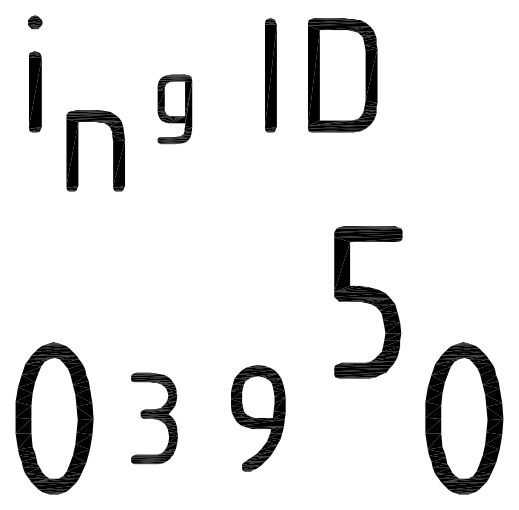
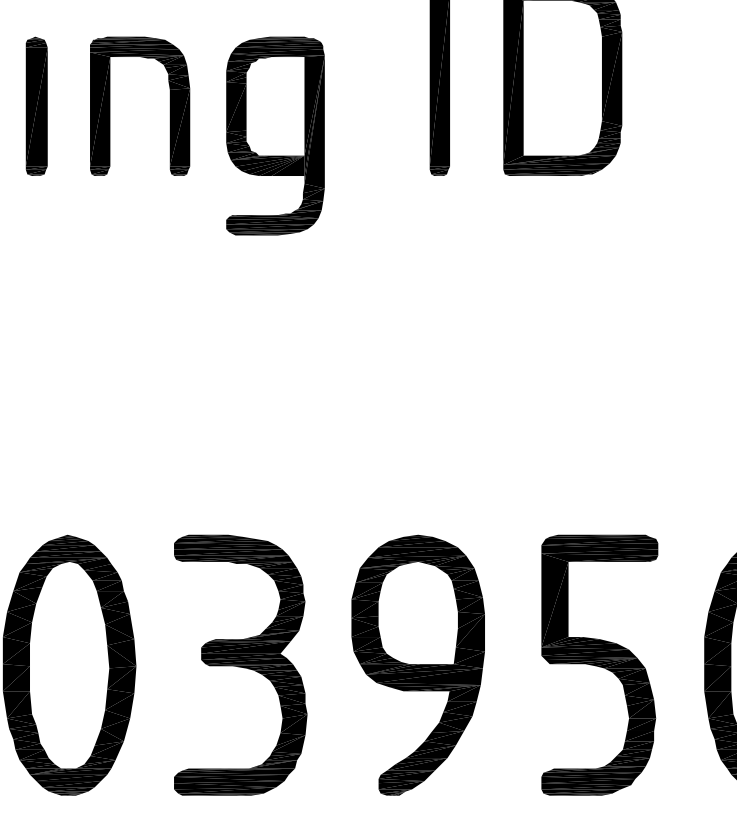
part: (174, 109) -> (274, 136), size x1.67
part: (78, 150) -> (110, 105), moved
part: (368, 302) -> (600, 665), moved
part: (154, 418) -> (240, 665), size x1.67
part: (258, 418) -> (418, 665), size x1.43

